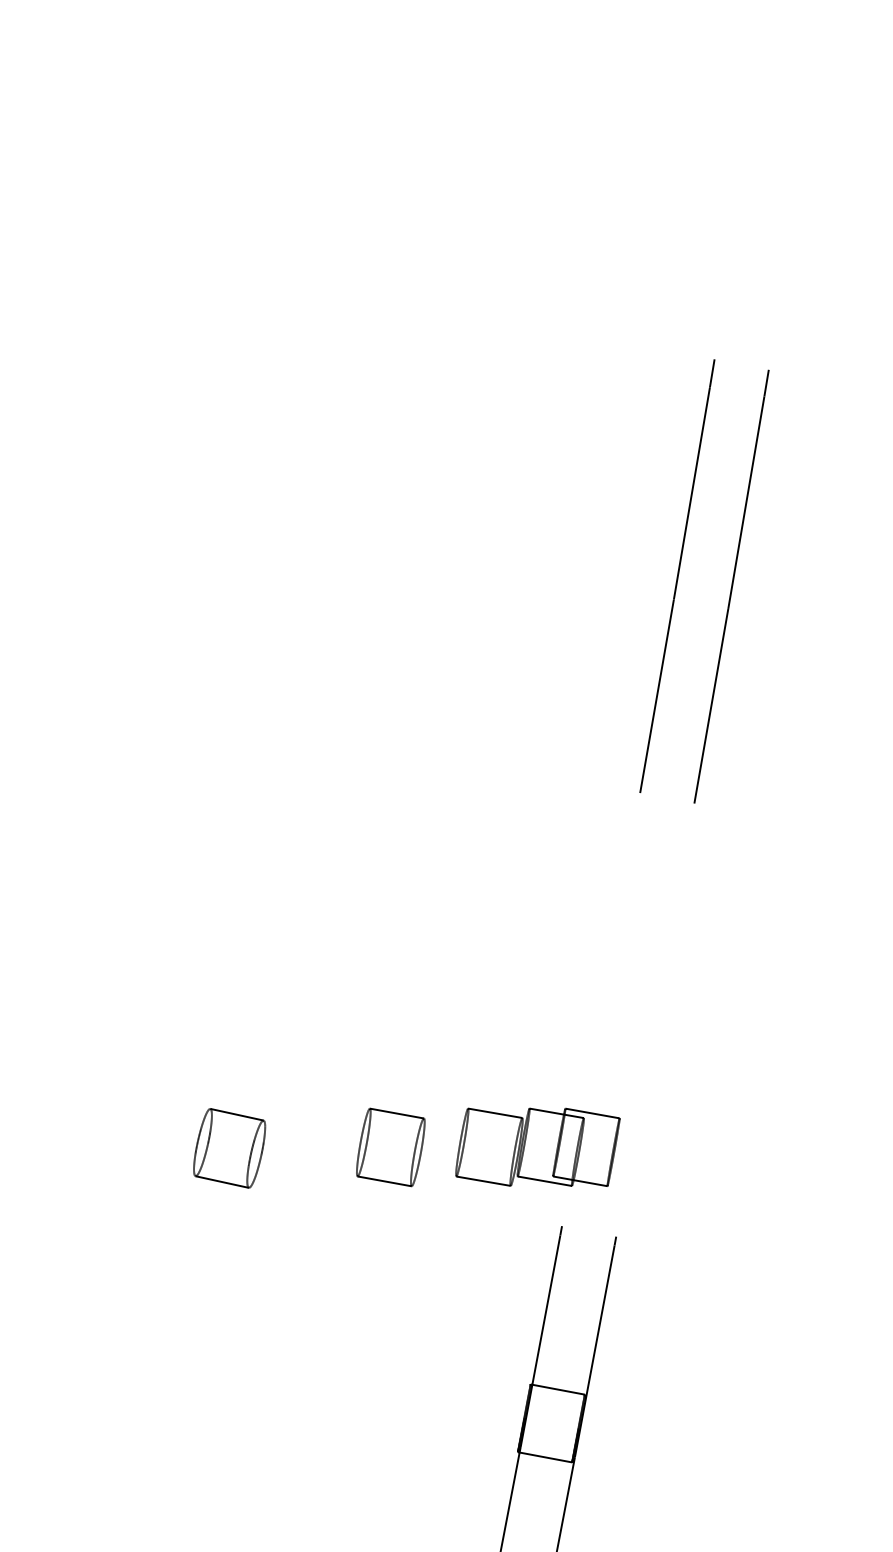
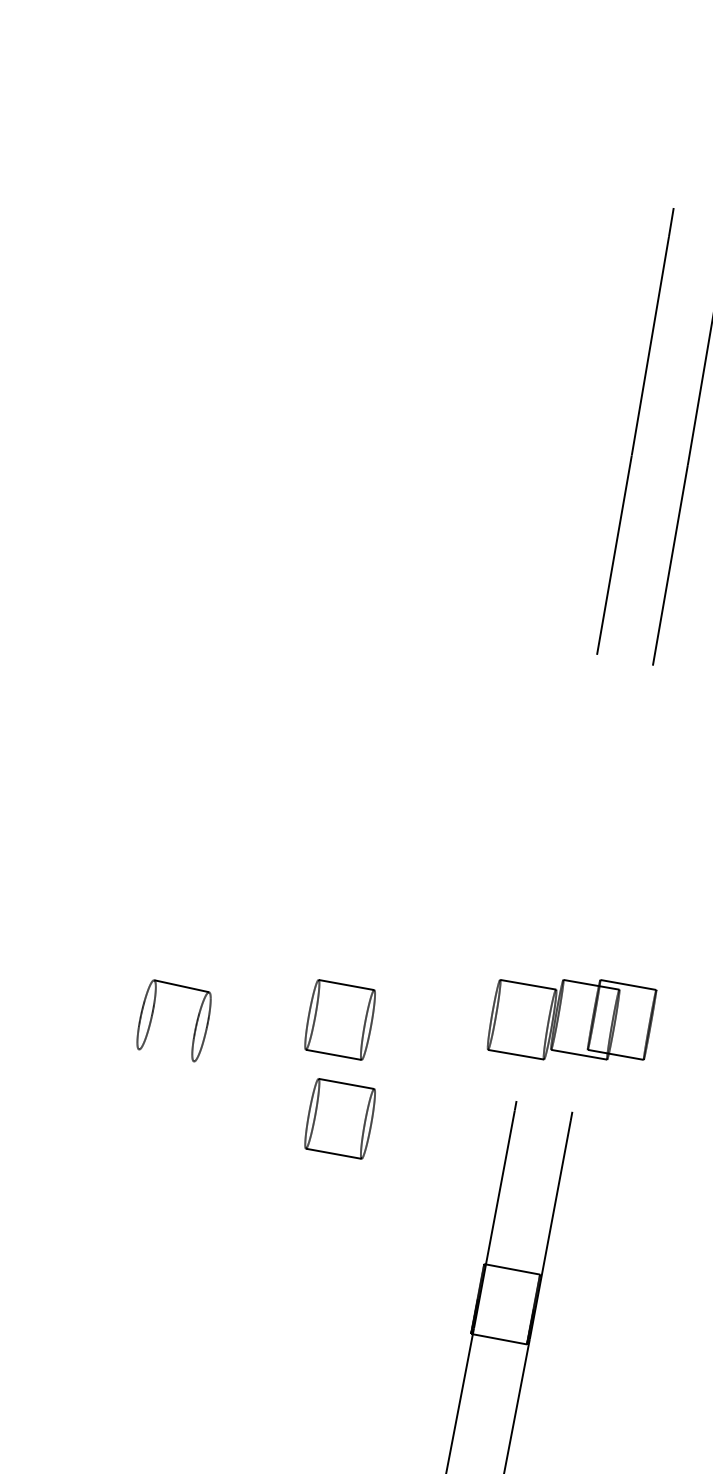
part: (537, 1146) -> (571, 1018), moved
line: (221, 1181) -> (165, 1055), removed
part: (390, 1243) -> (339, 1118), added

